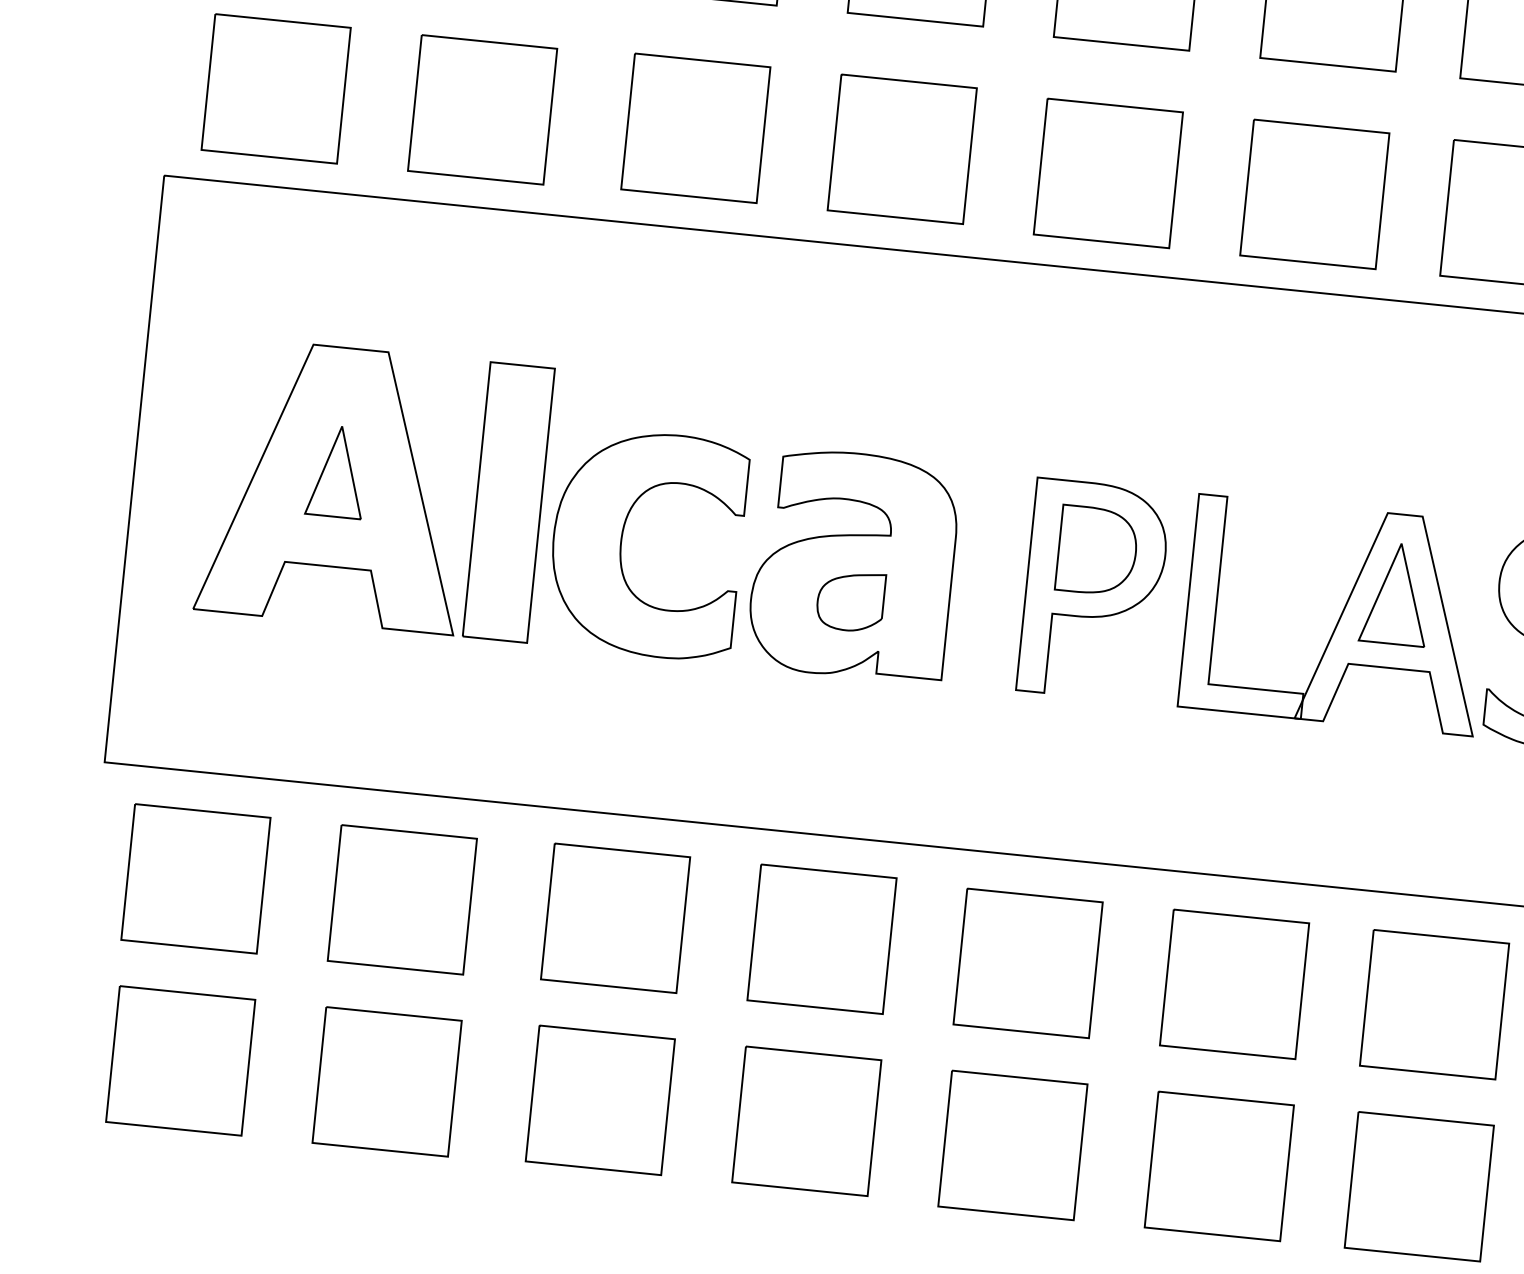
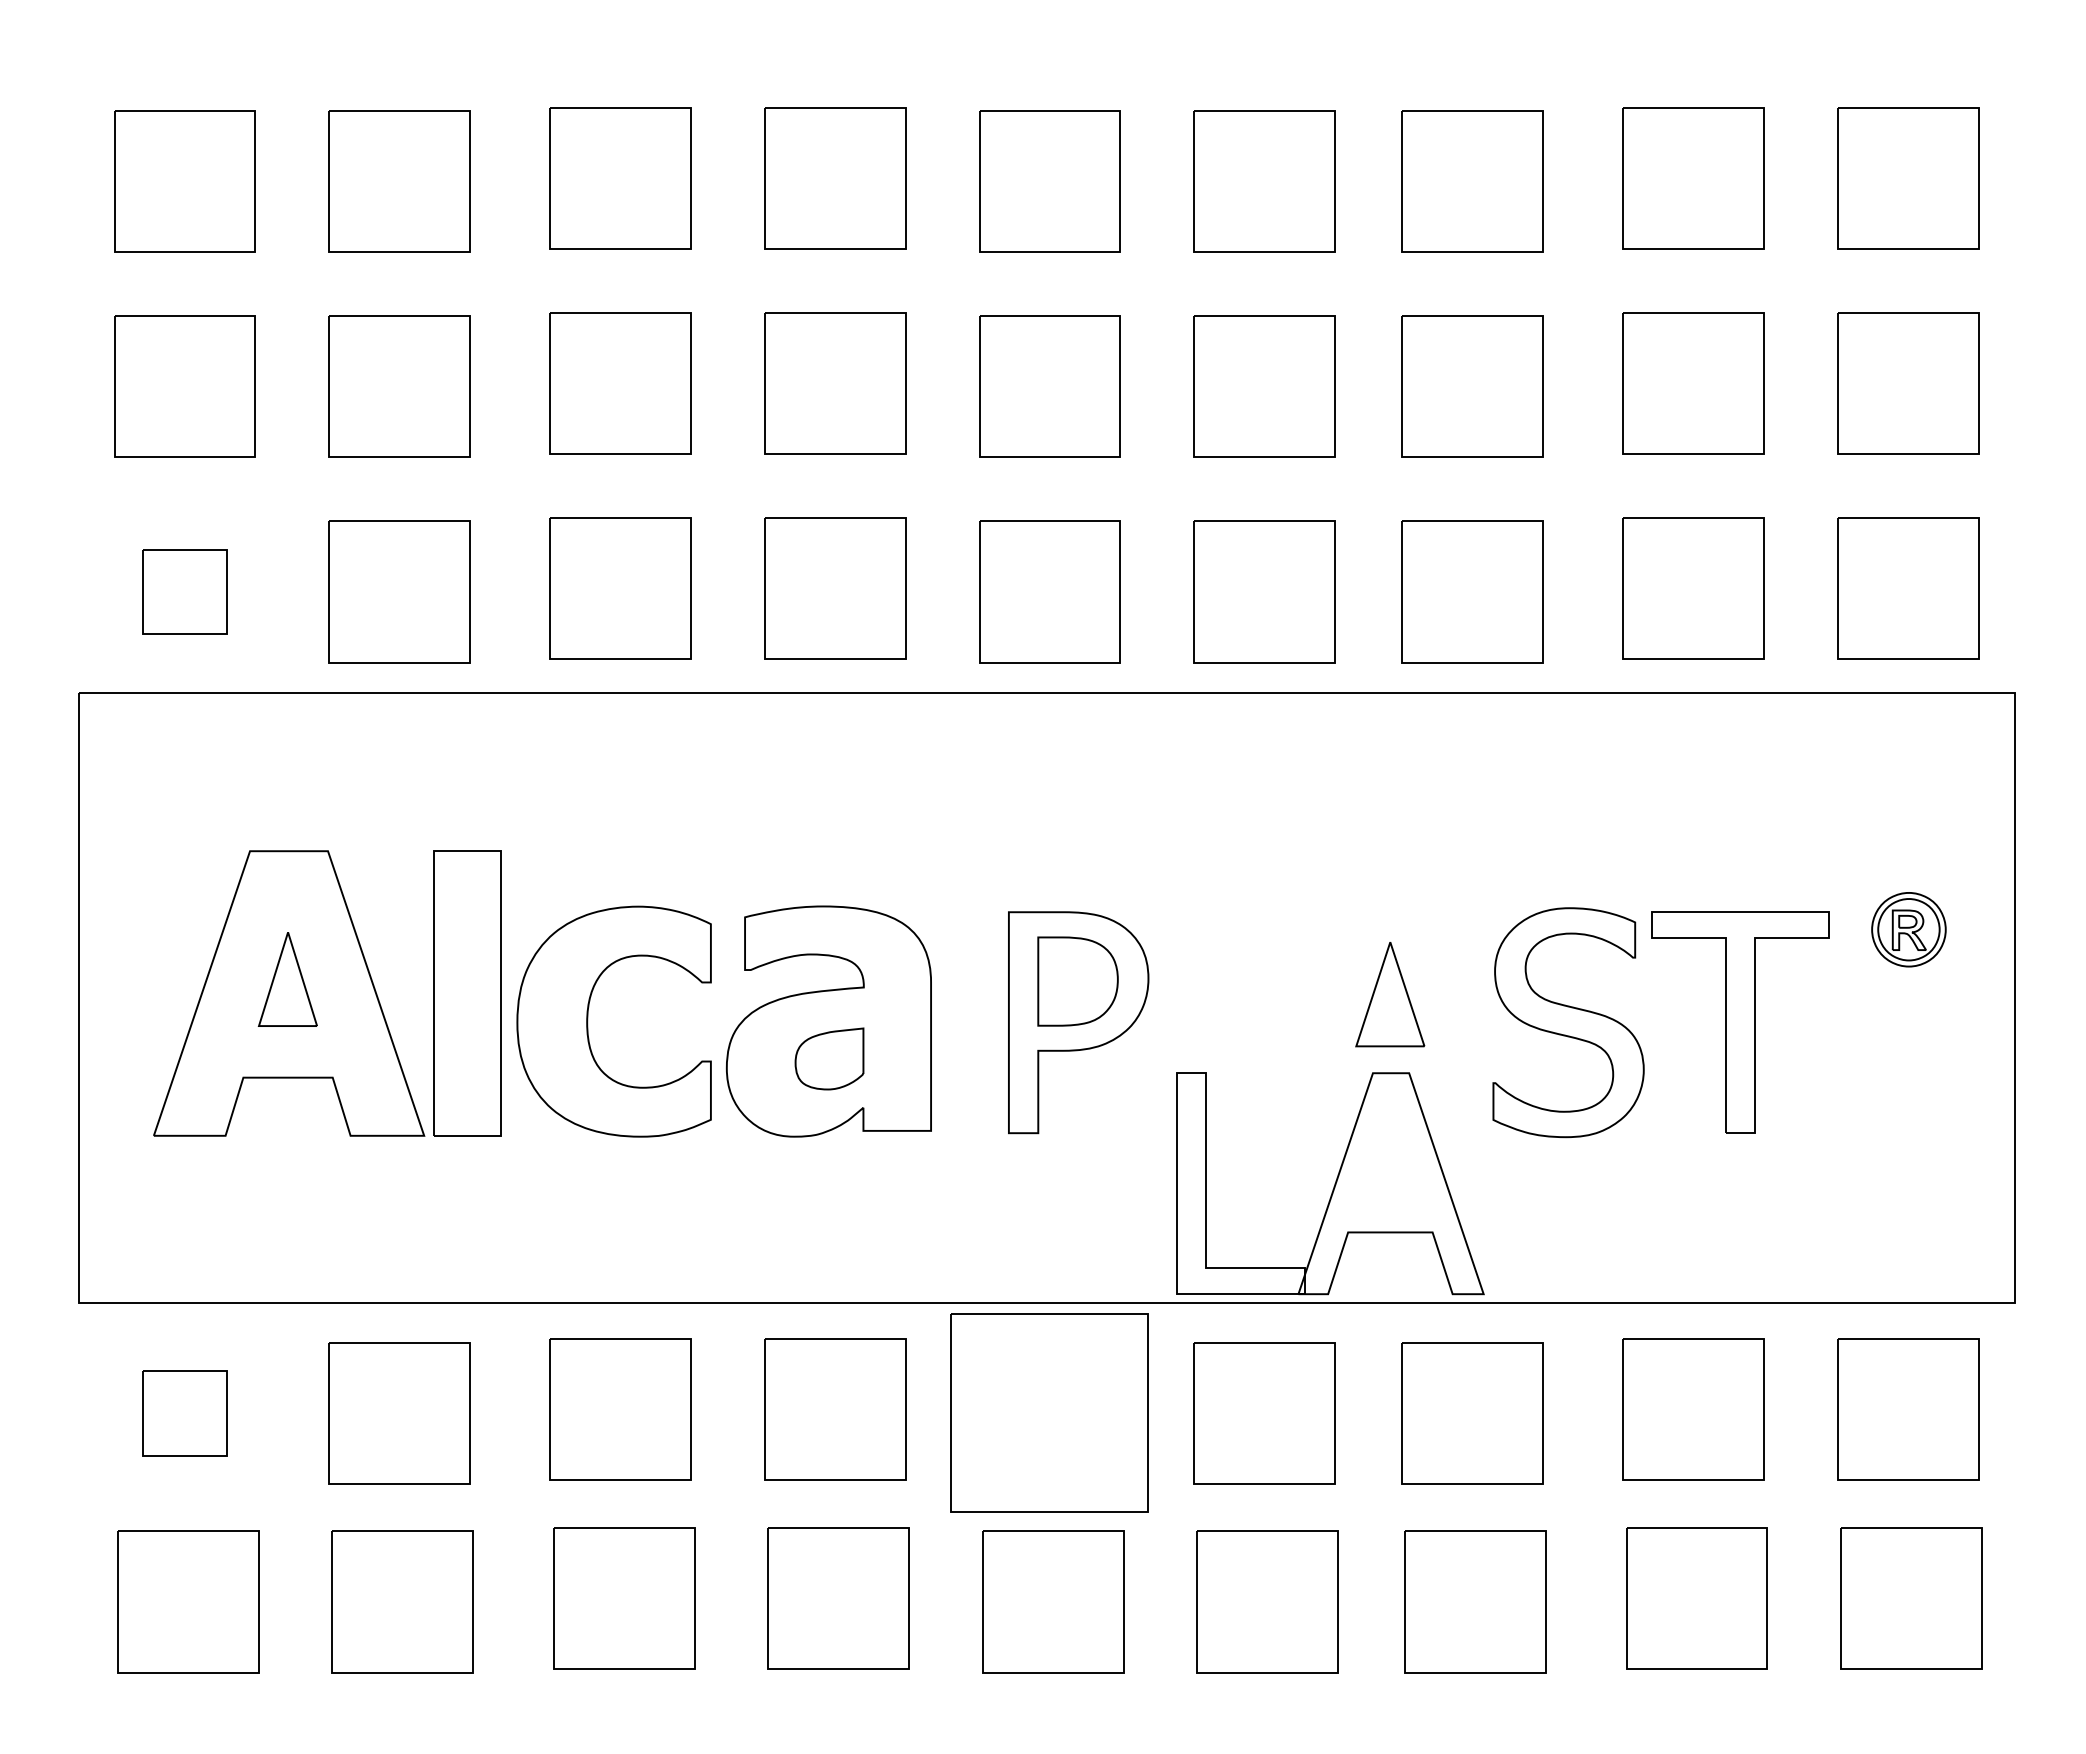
part: (275, 88) -> (184, 591), size x0.6
part: (1336, 615) -> (1330, 1183), moved
part: (195, 879) -> (184, 1413), size x0.6
part: (1027, 963) -> (1049, 1413), size x1.4

